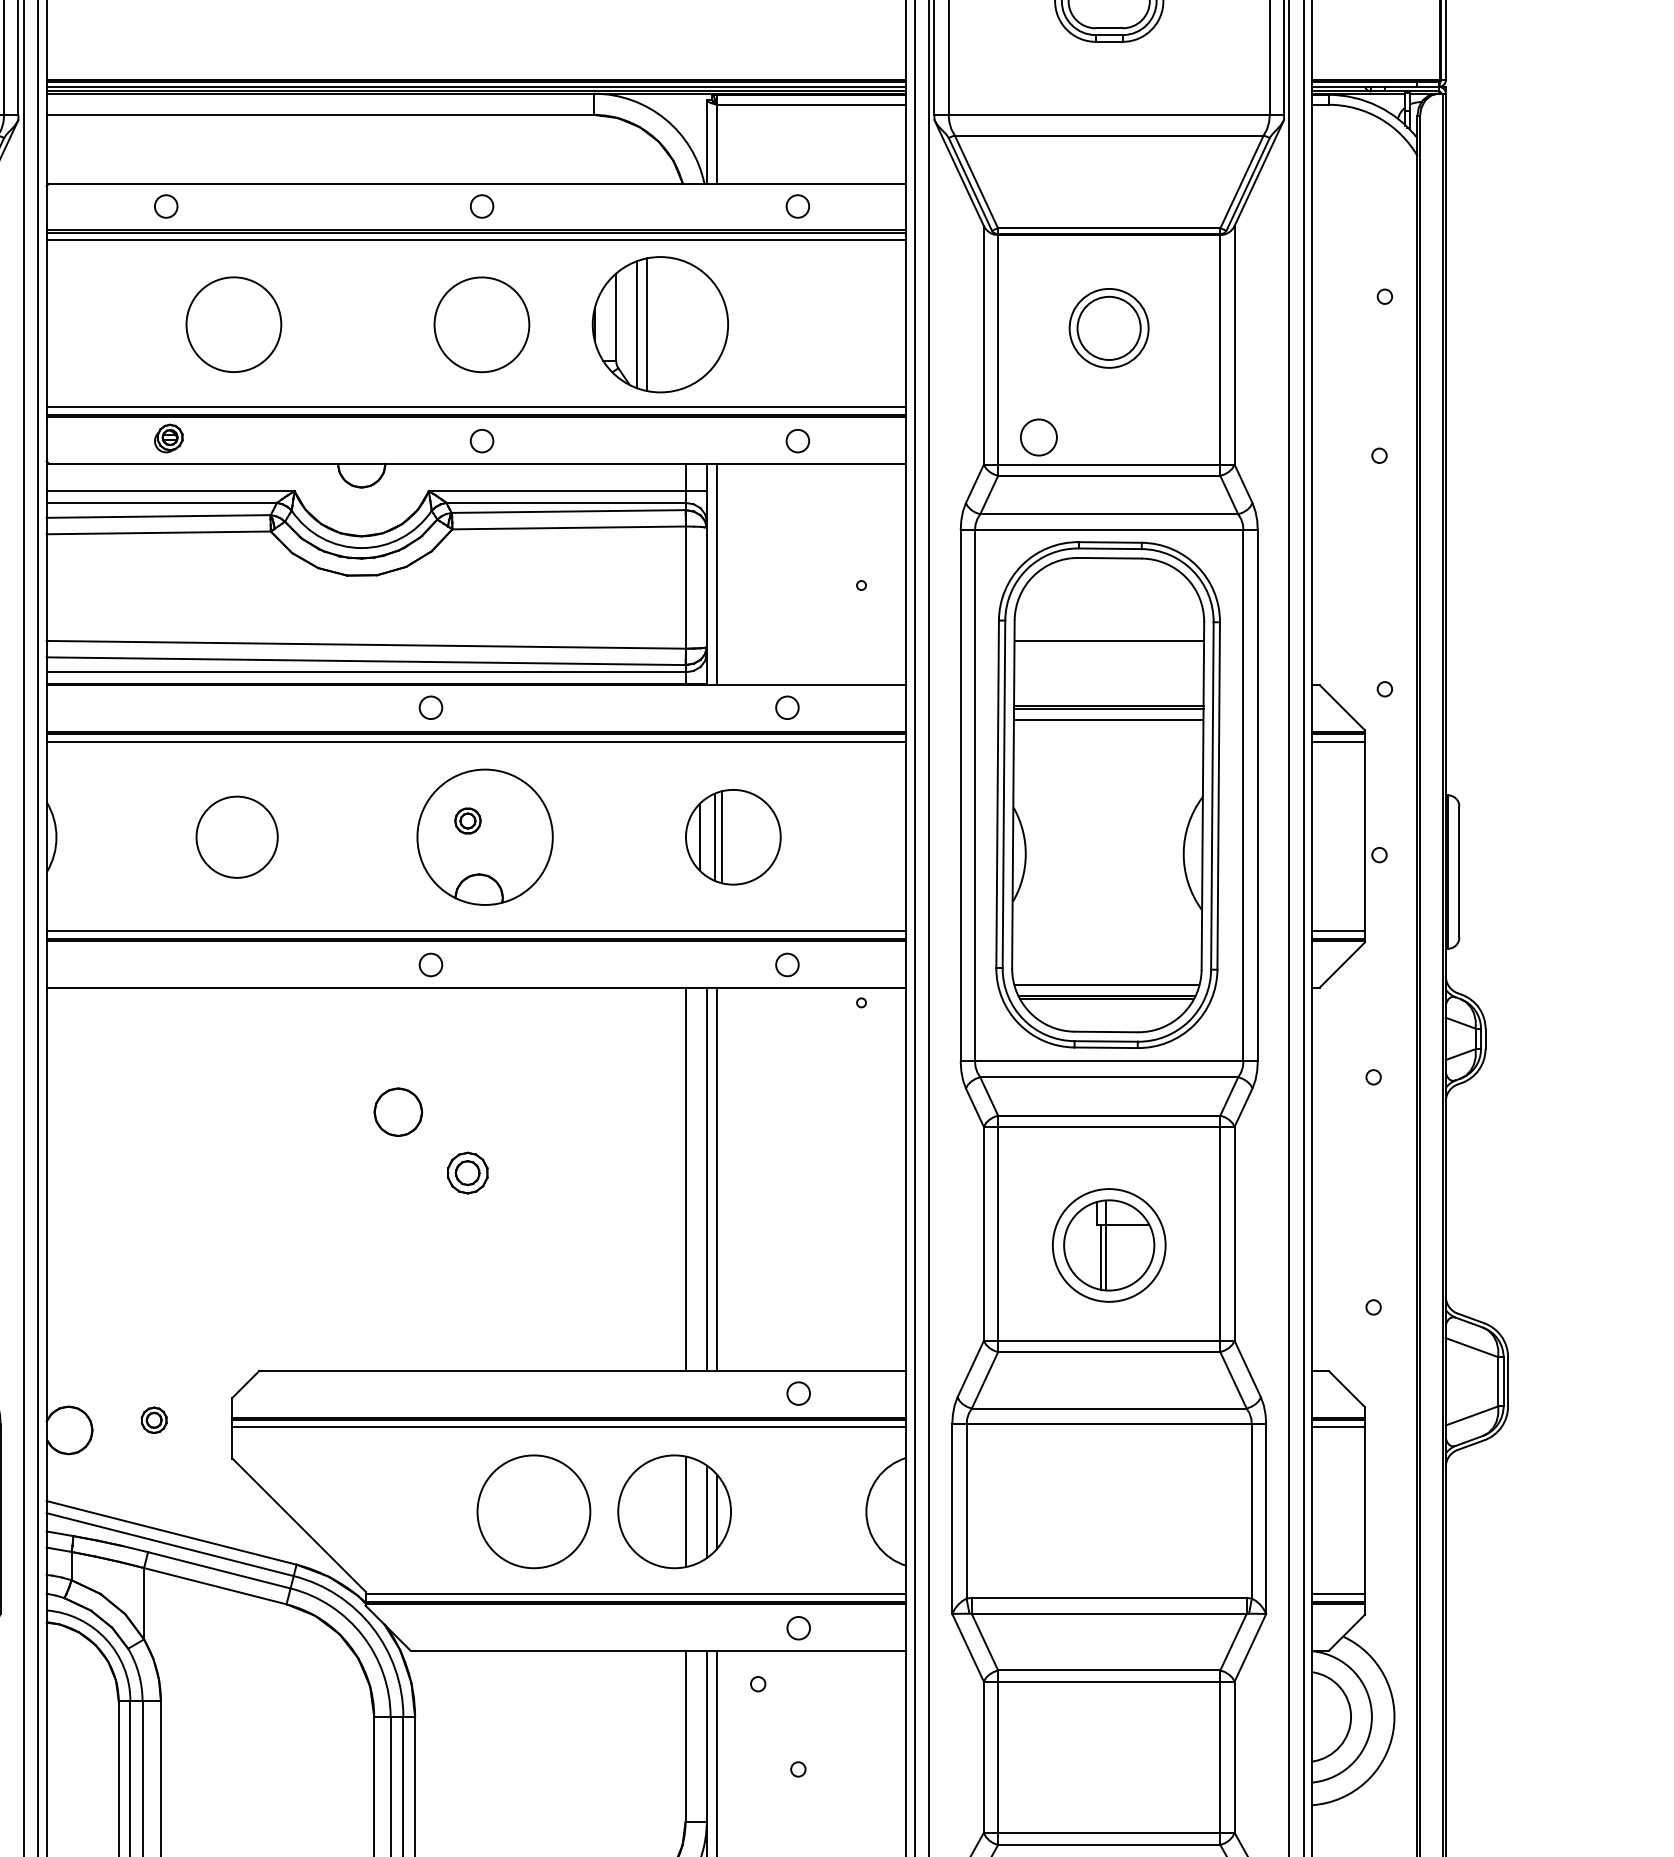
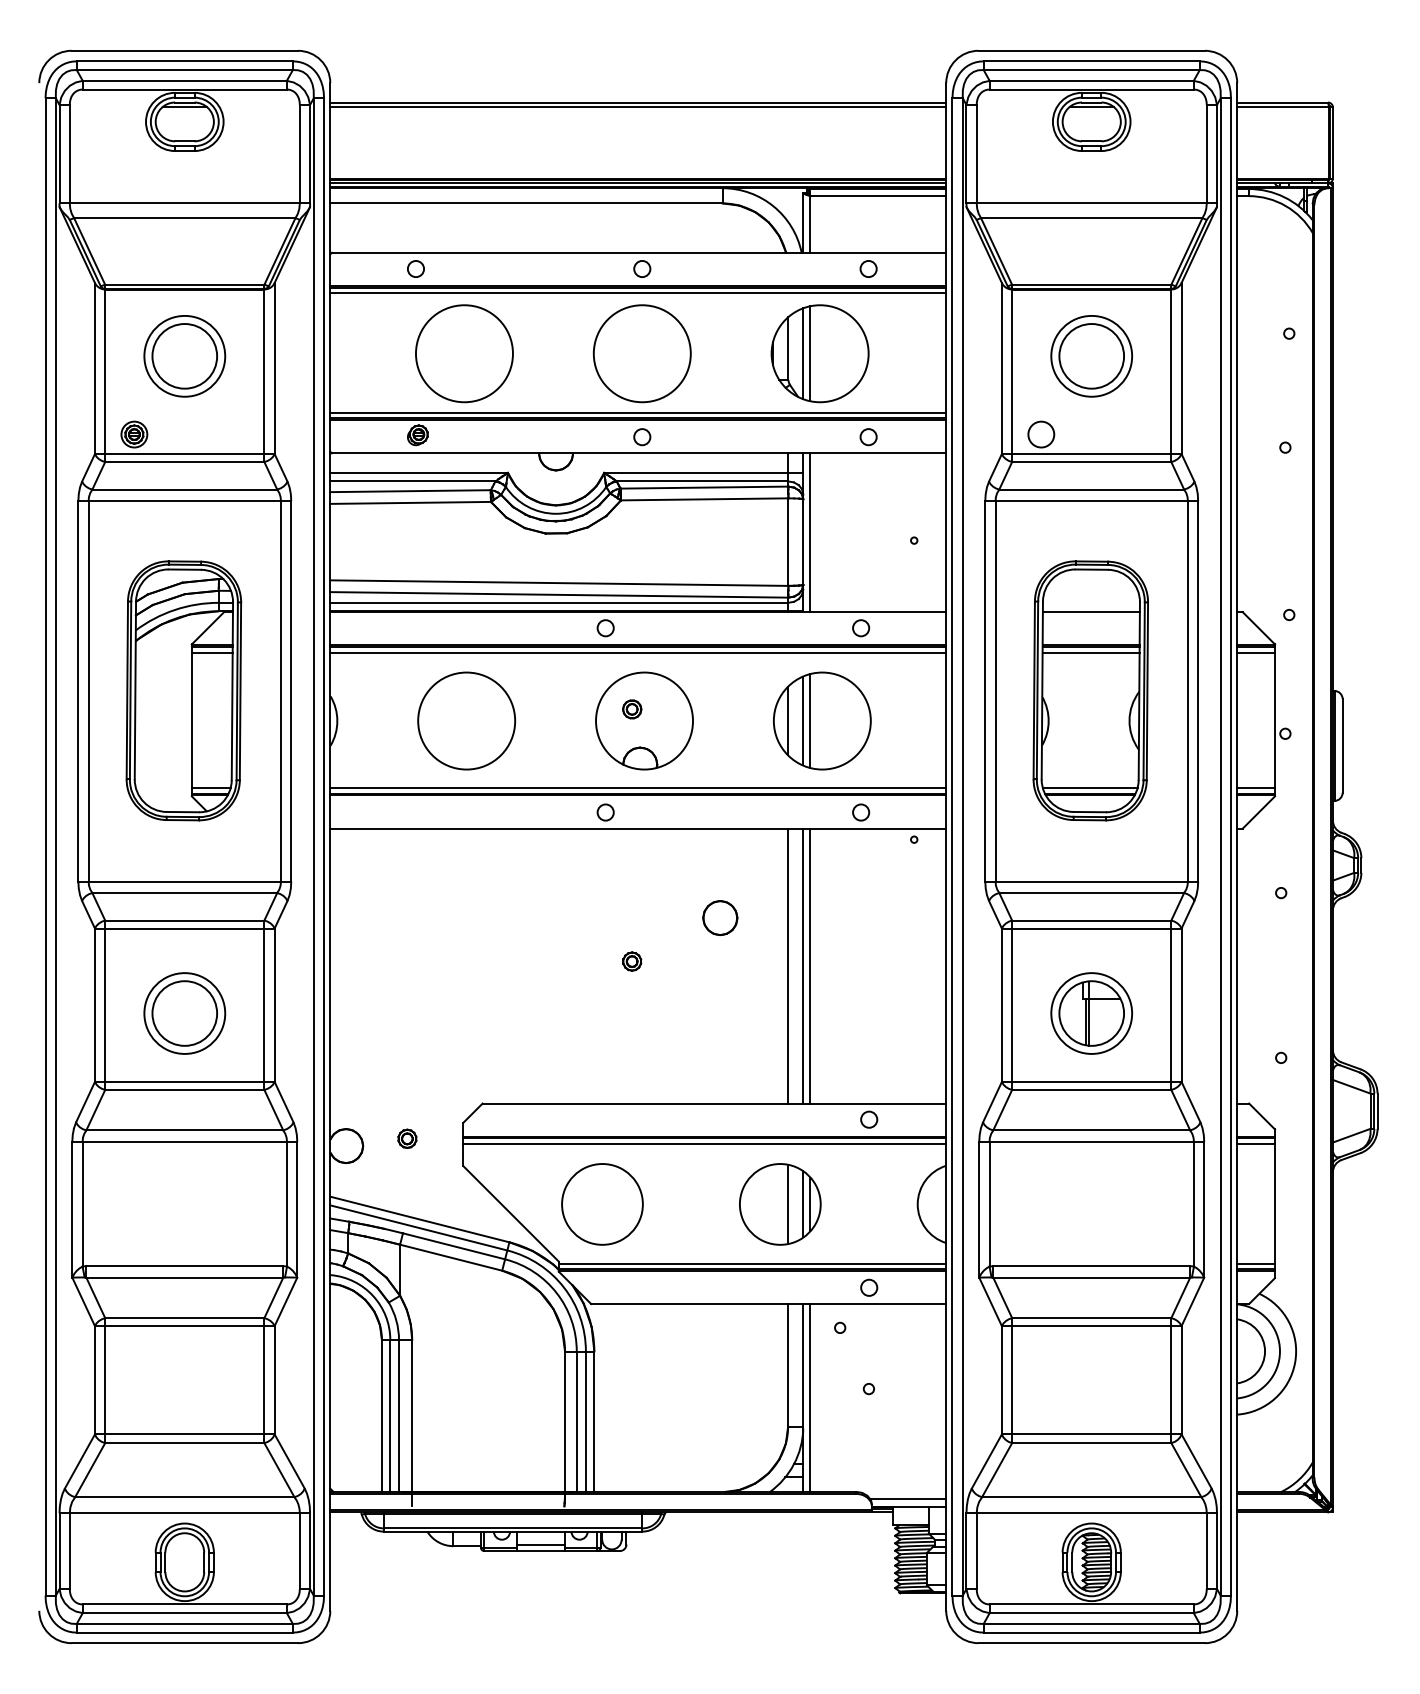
circle: (232, 324) -> (463, 353), size x1.43
circle: (480, 324) -> (641, 353), size x1.43
part: (659, 324) -> (819, 353), moved
part: (1108, 328) -> (1091, 356), size x1.43
part: (1107, 794) -> (1090, 690), size x0.71
circle: (236, 836) -> (466, 720), size x1.67
part: (733, 836) -> (822, 720), size x1.43
part: (398, 1112) -> (720, 918), moved
part: (468, 1172) -> (632, 961), size x0.62
circle: (533, 1511) -> (602, 1204), moved

